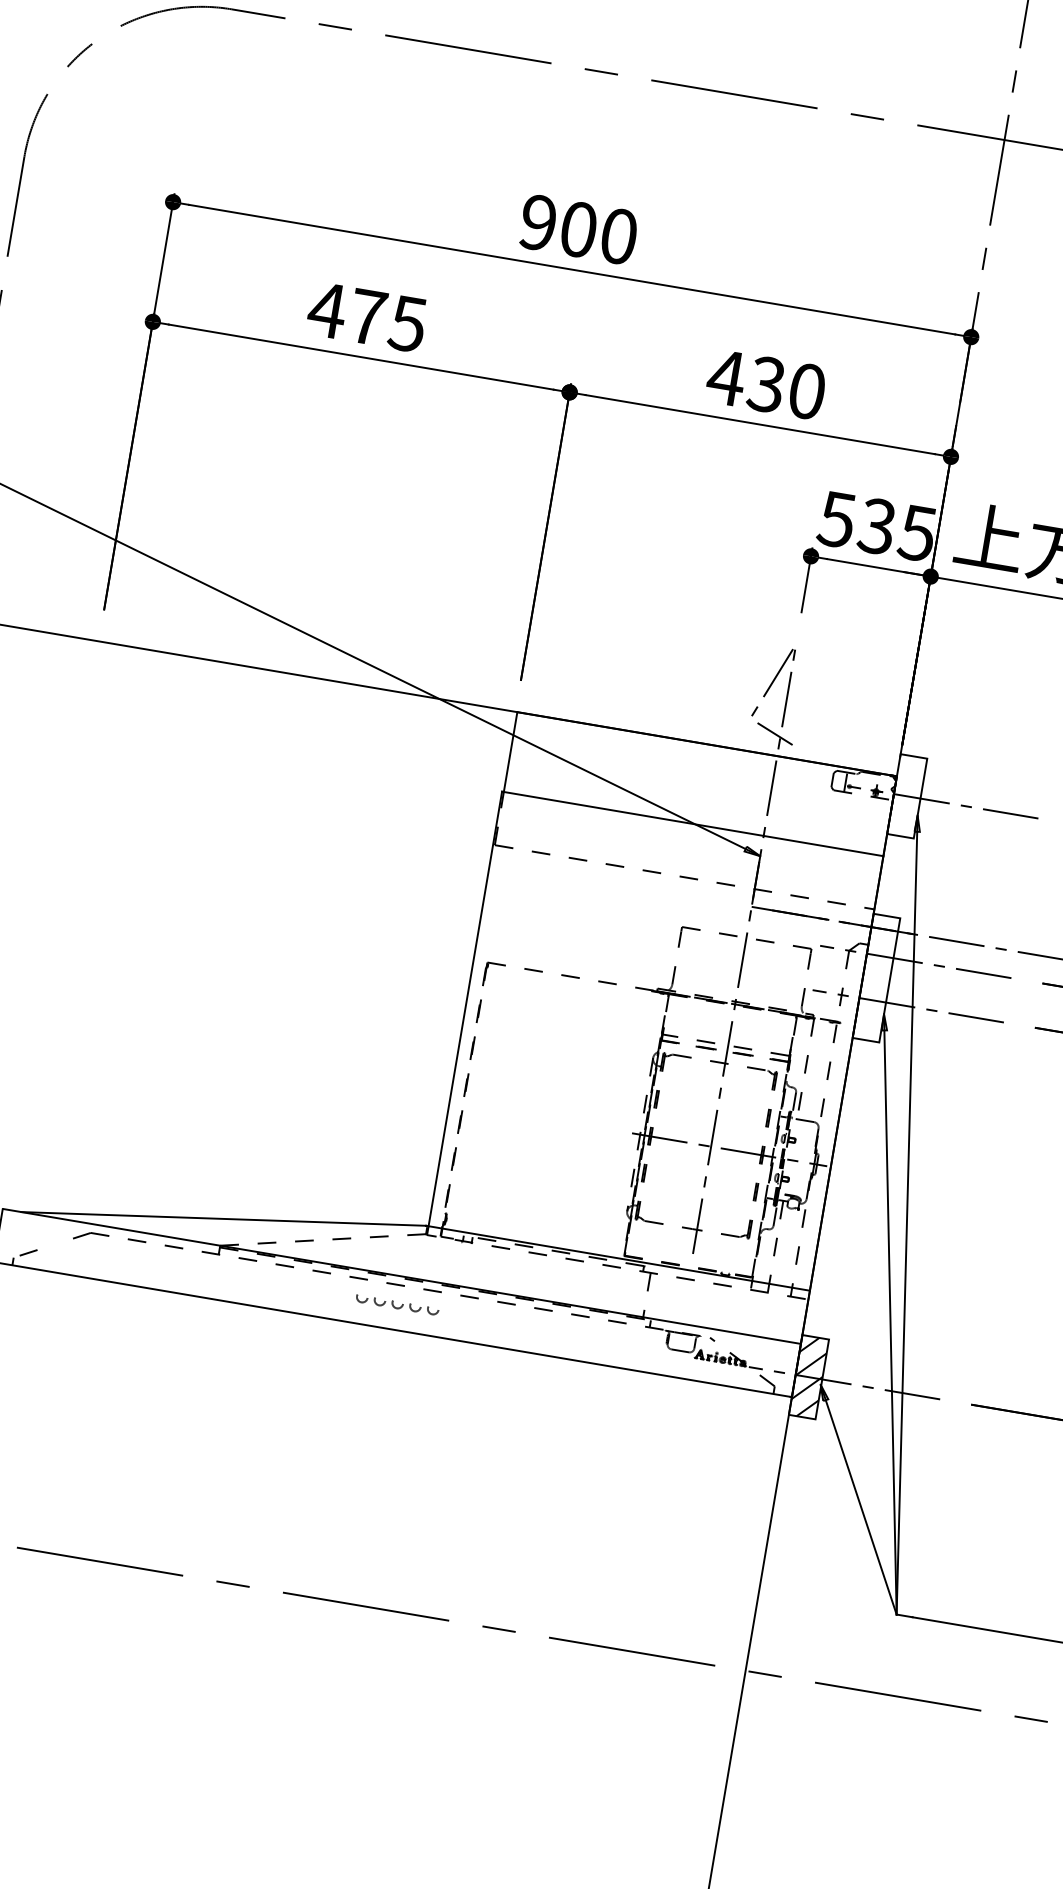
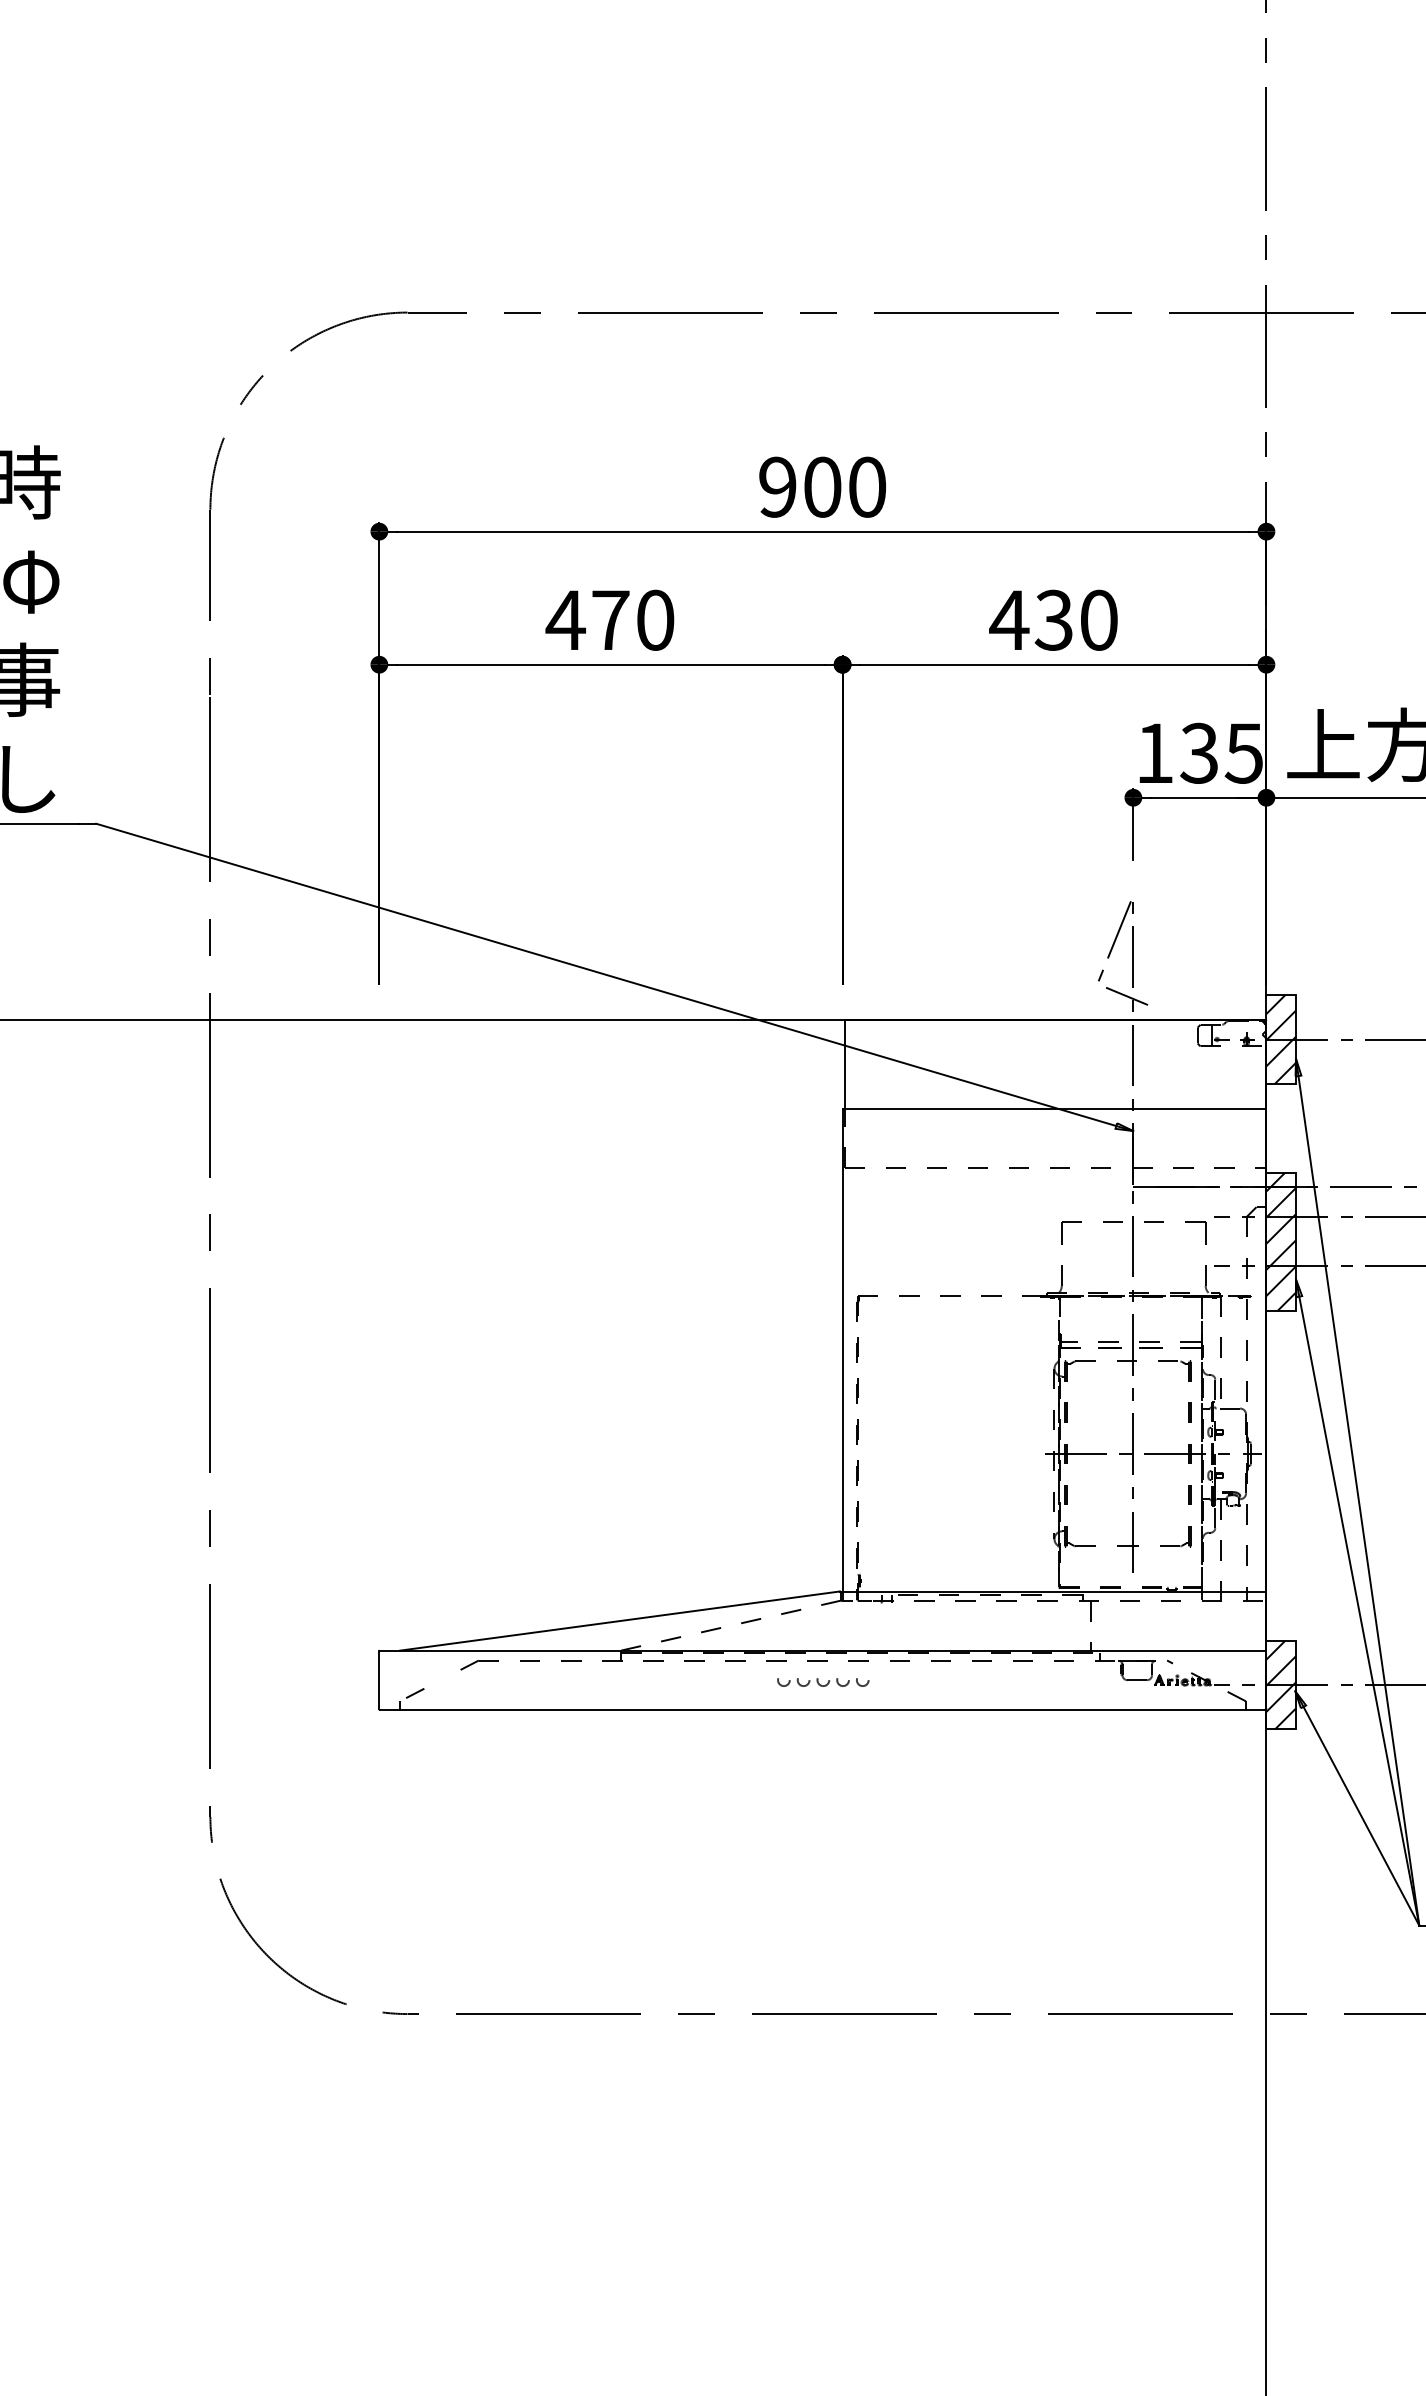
text: (407, 323) -> (654, 619), 475 -> 470
text: (836, 519) -> (1154, 753), 535 -> 135
hatch: (906, 796) -> (1280, 1039), added
hatch: (875, 977) -> (1280, 1241), added

